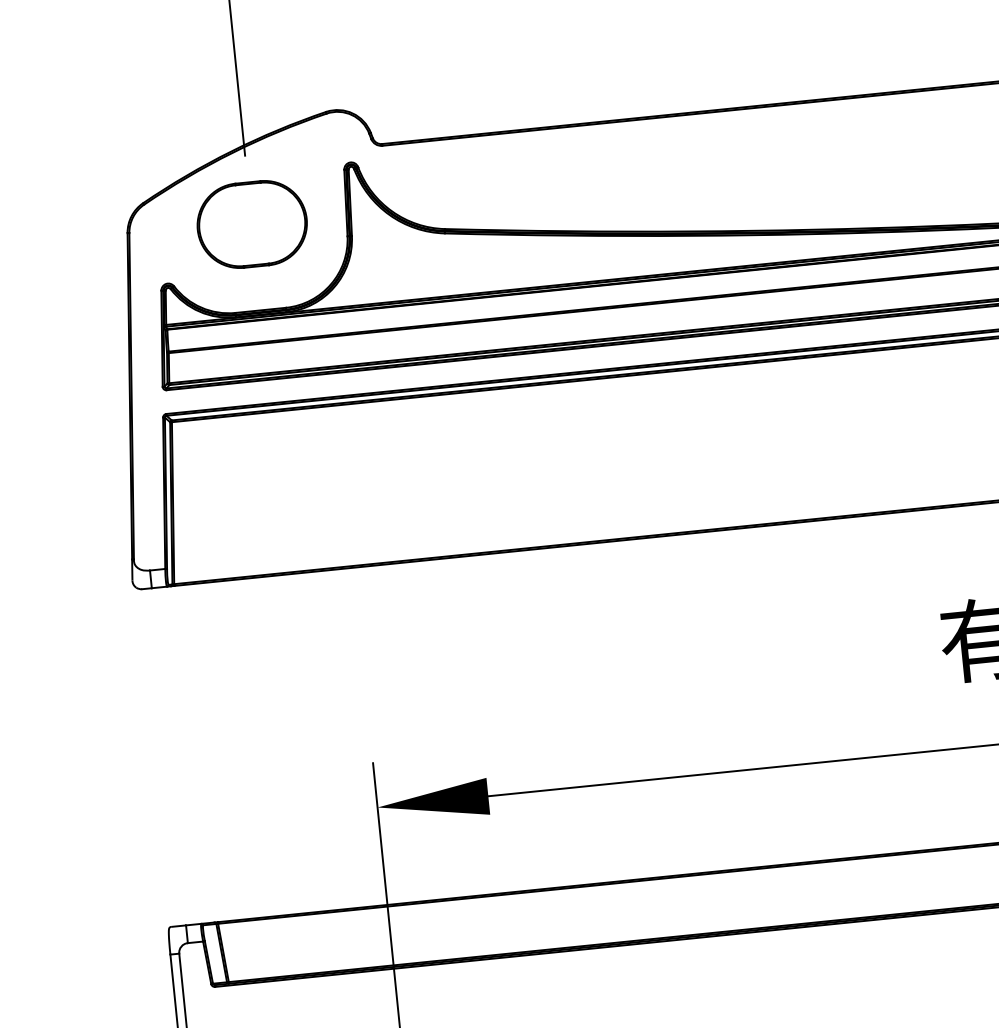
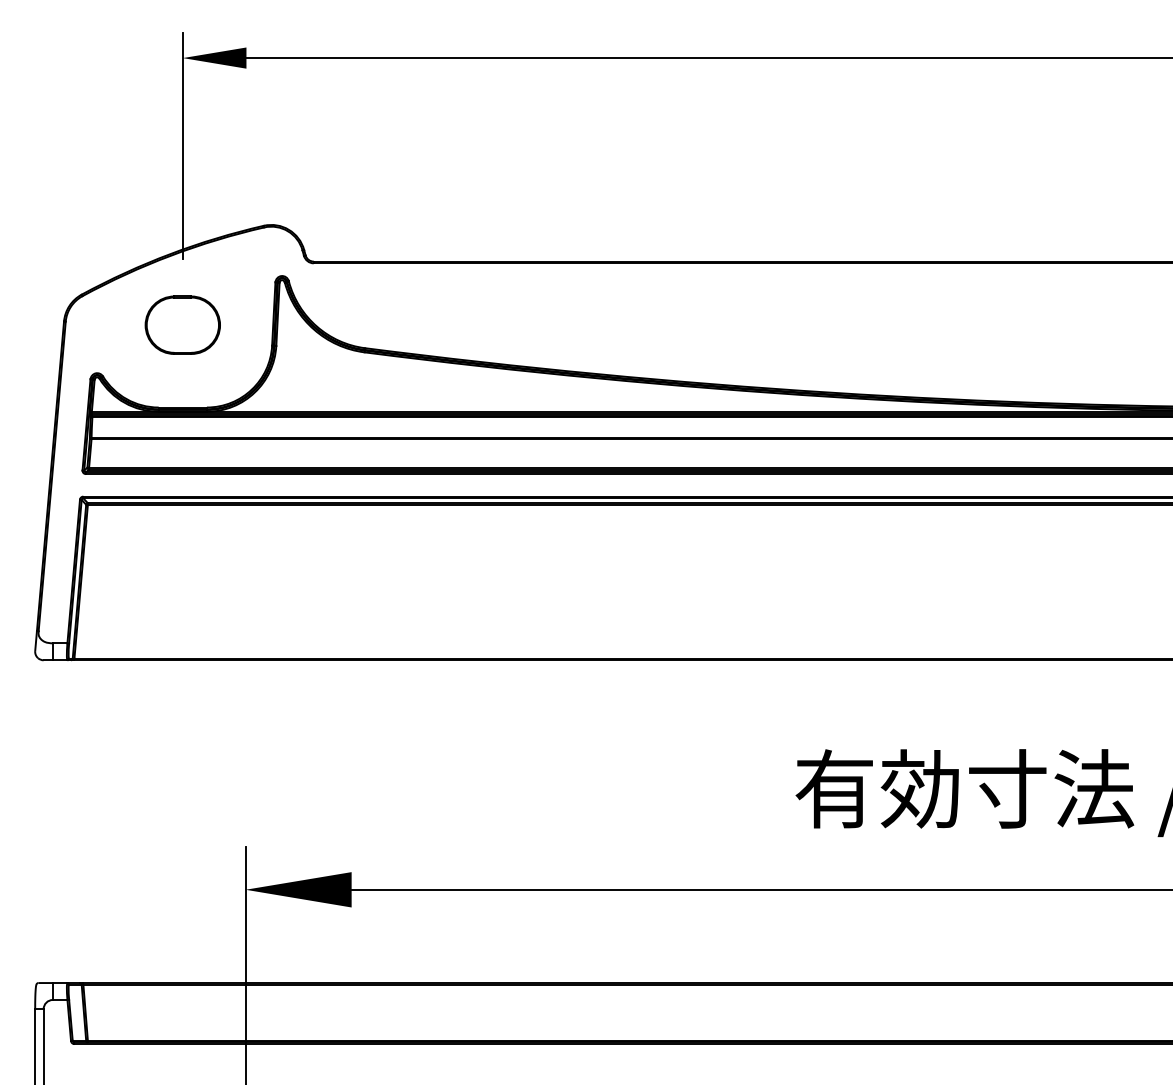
part: (251, 223) -> (182, 324), size x0.71

